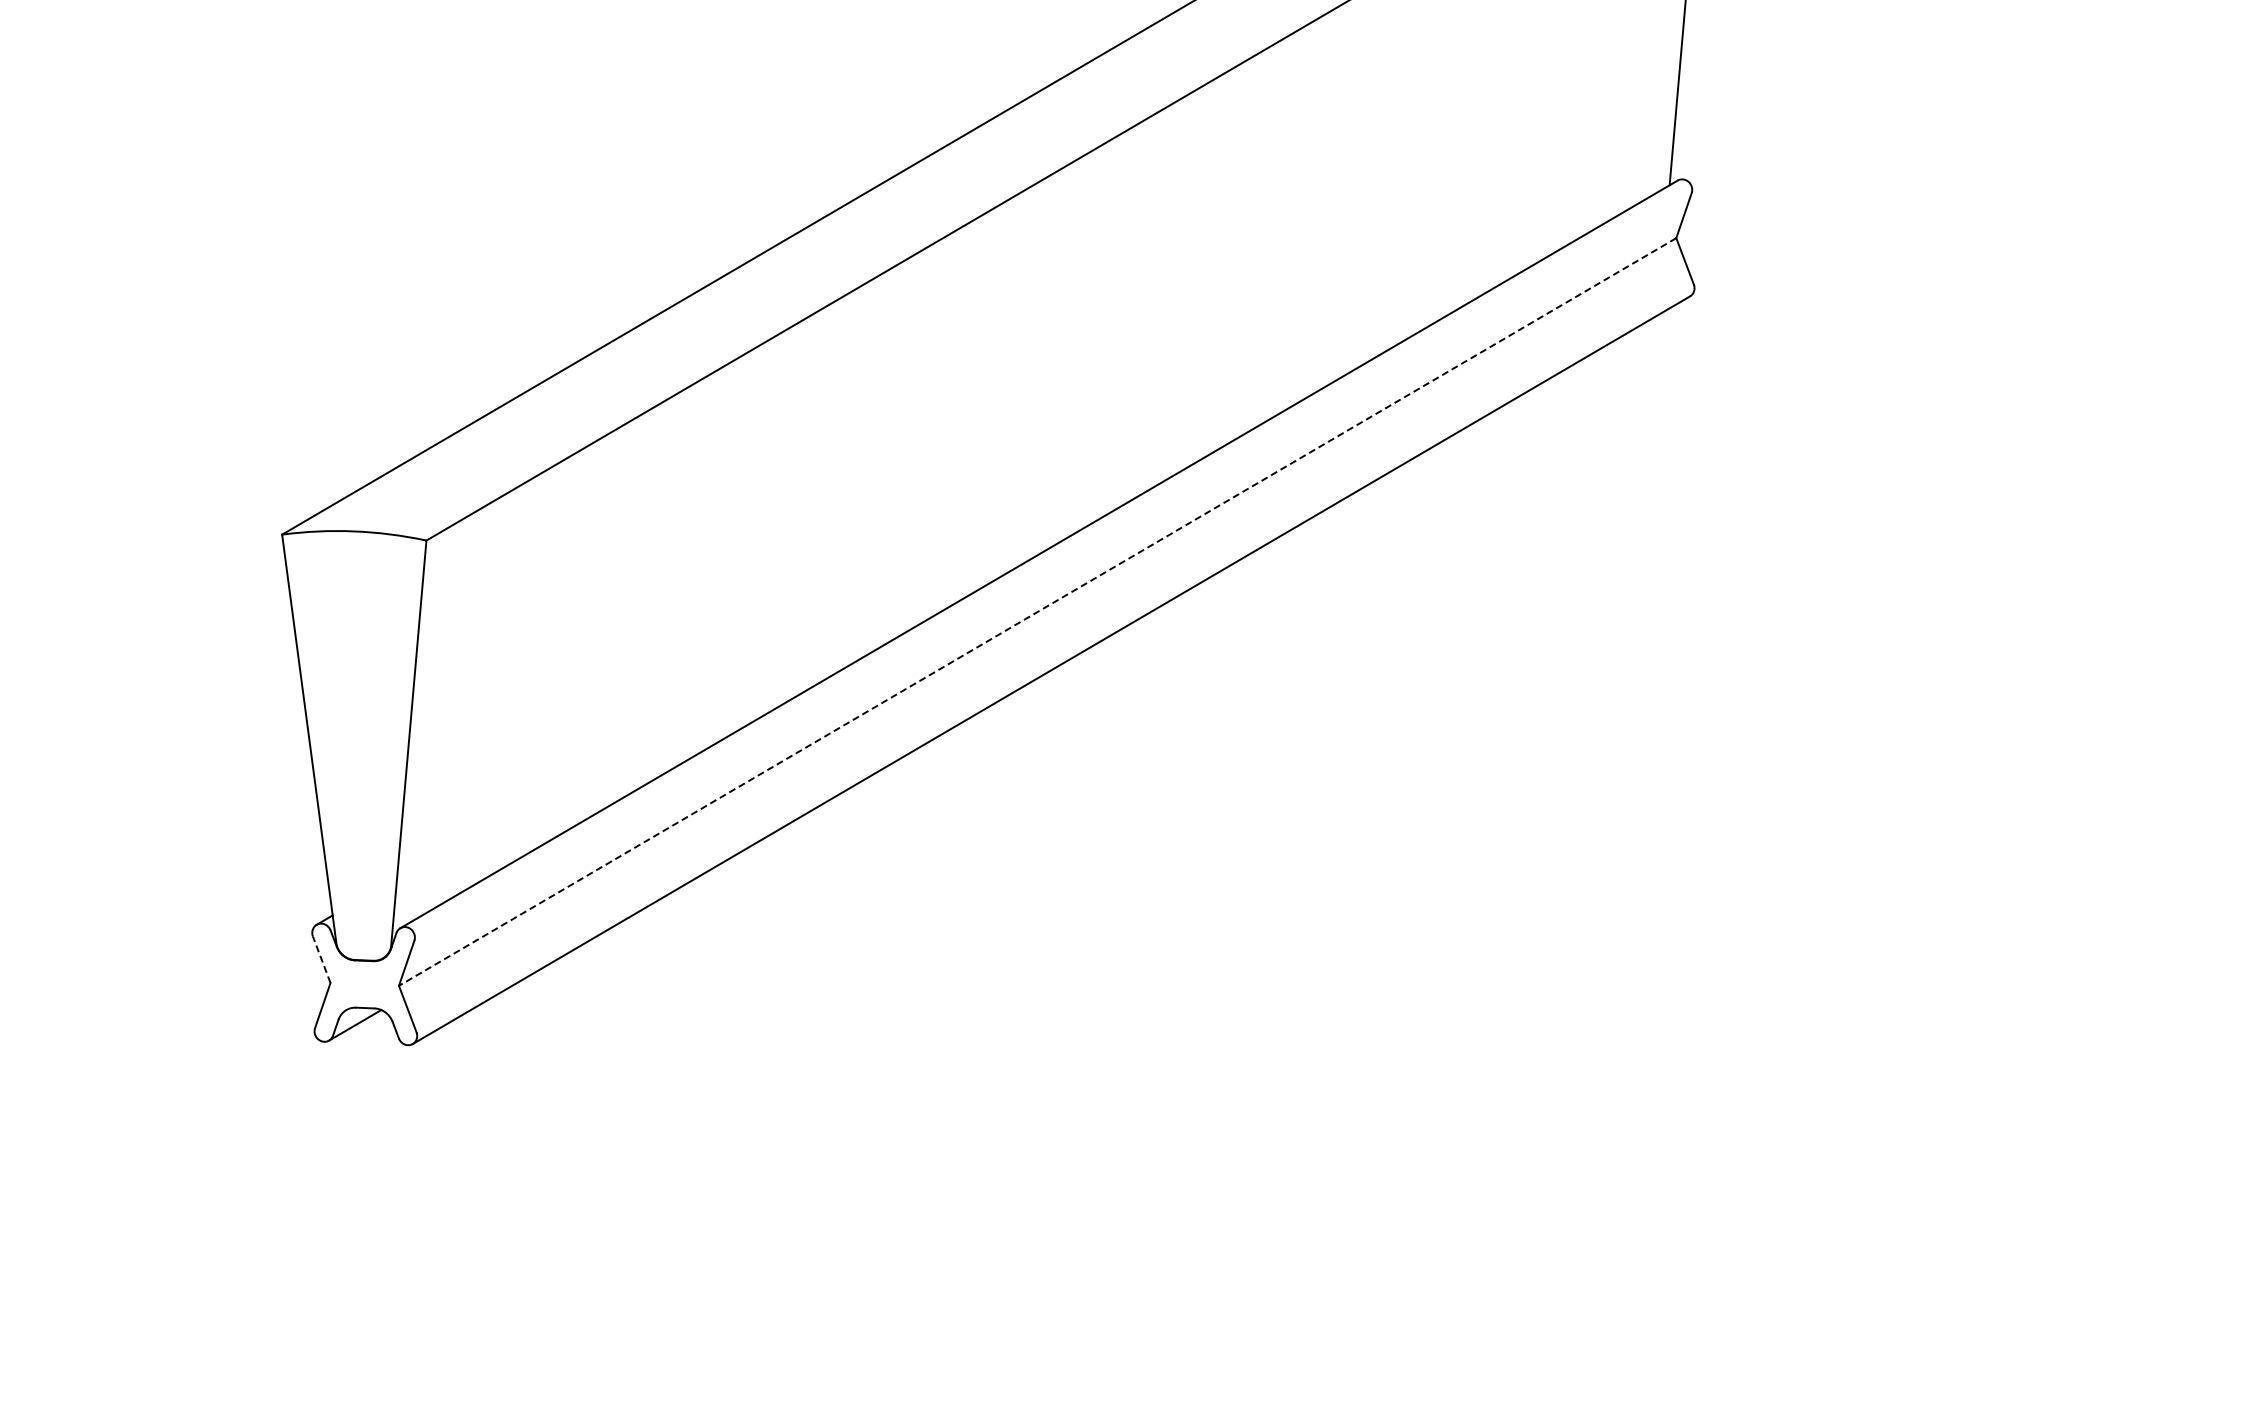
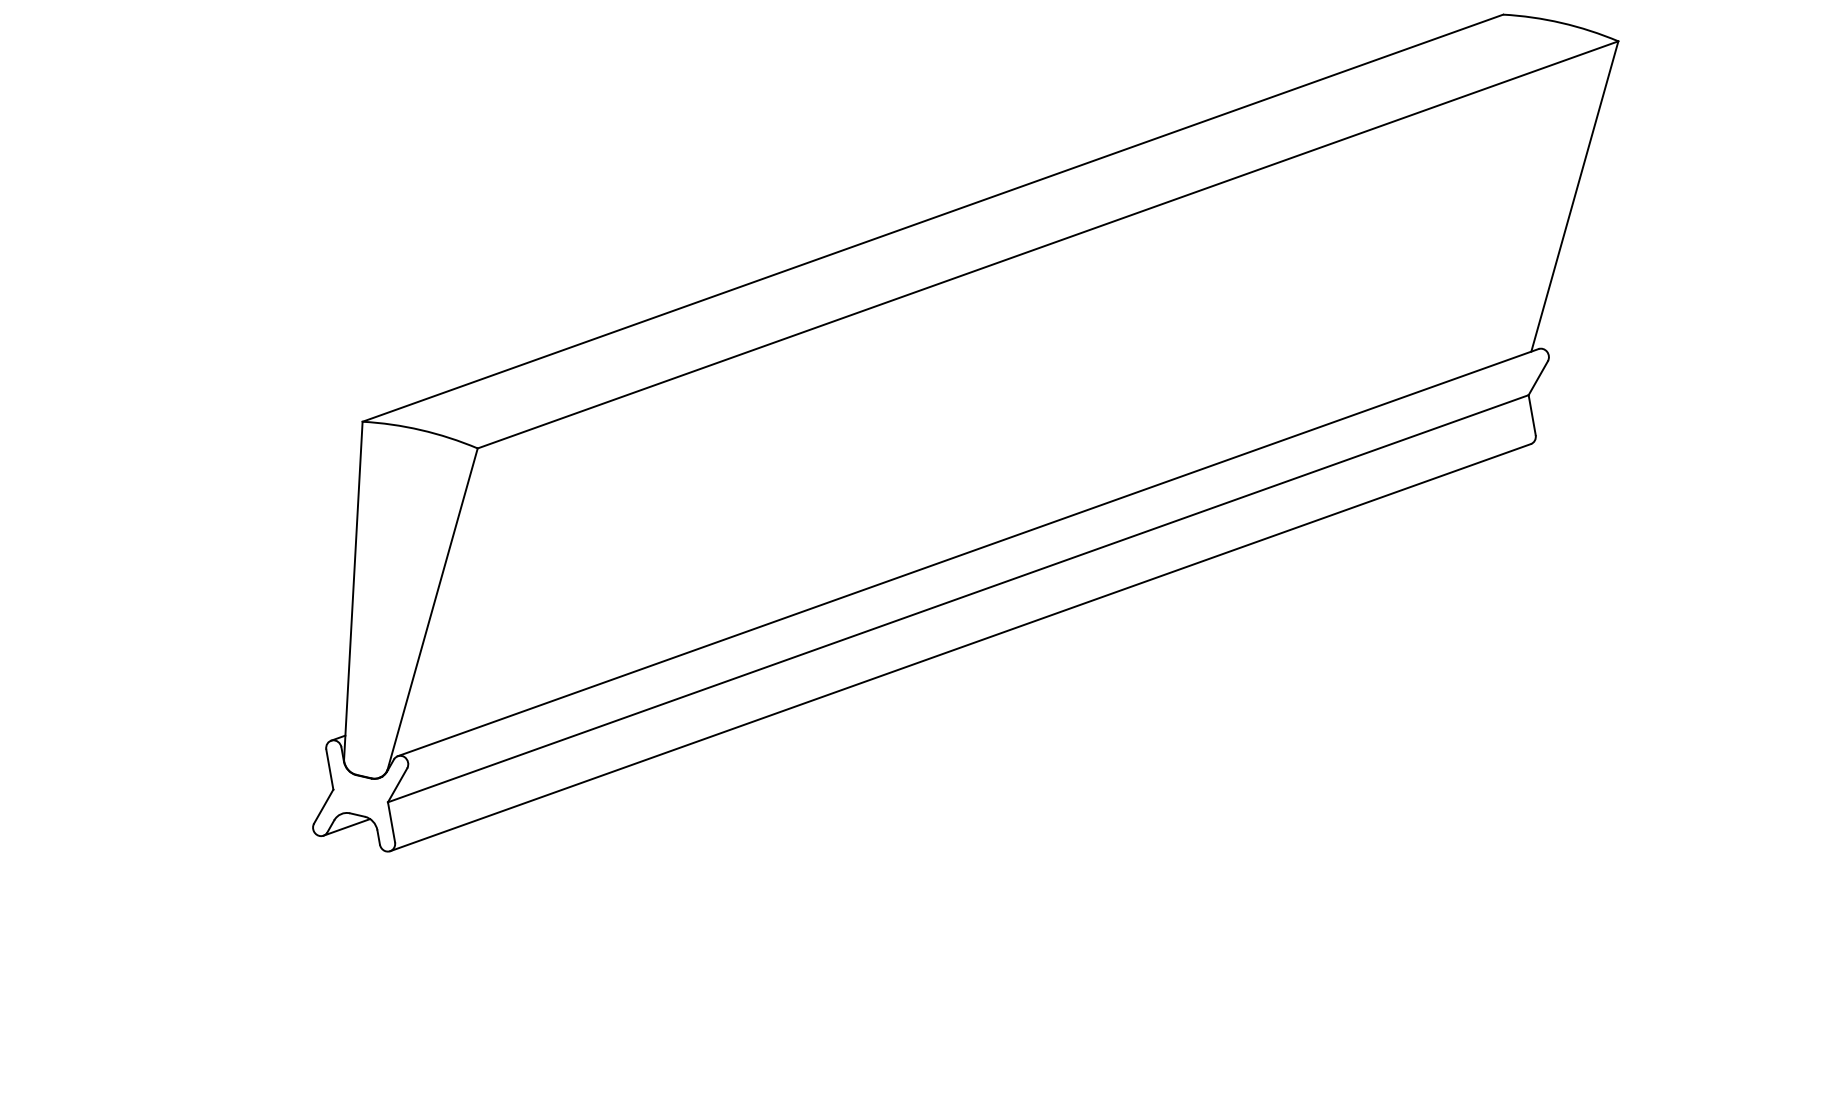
line: (1037, 612) -> (958, 599), dashed -> solid
line: (321, 959) -> (329, 769), dashed -> solid

